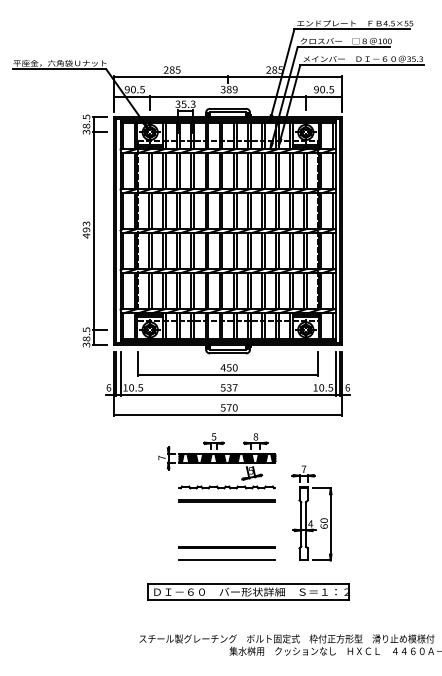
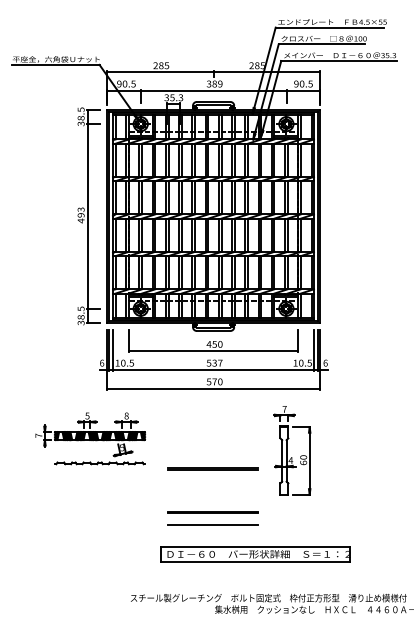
part: (217, 460) -> (90, 438), moved
part: (312, 513) -> (292, 450), moved
part: (248, 592) -> (255, 554), moved

